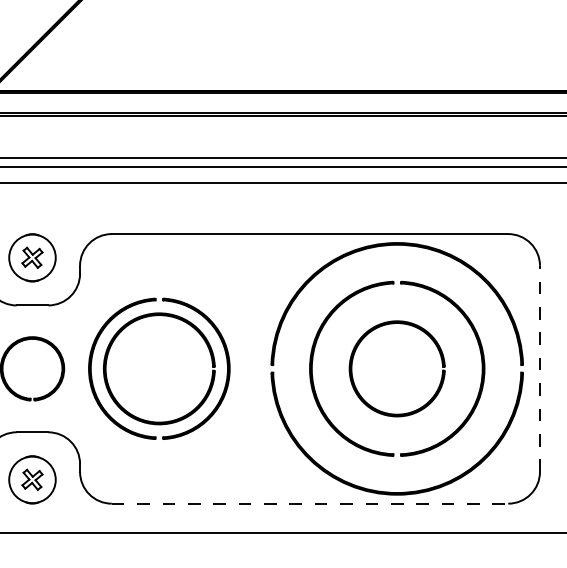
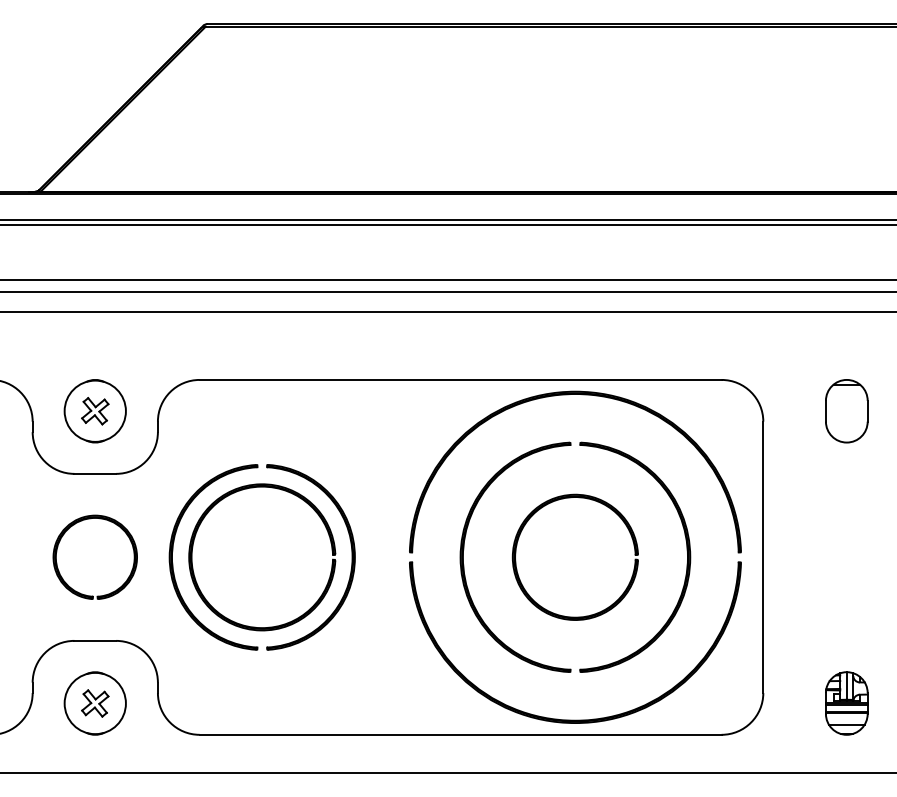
line: (540, 368) -> (763, 557), dashed -> solid
line: (309, 503) -> (460, 734), dashed -> solid

